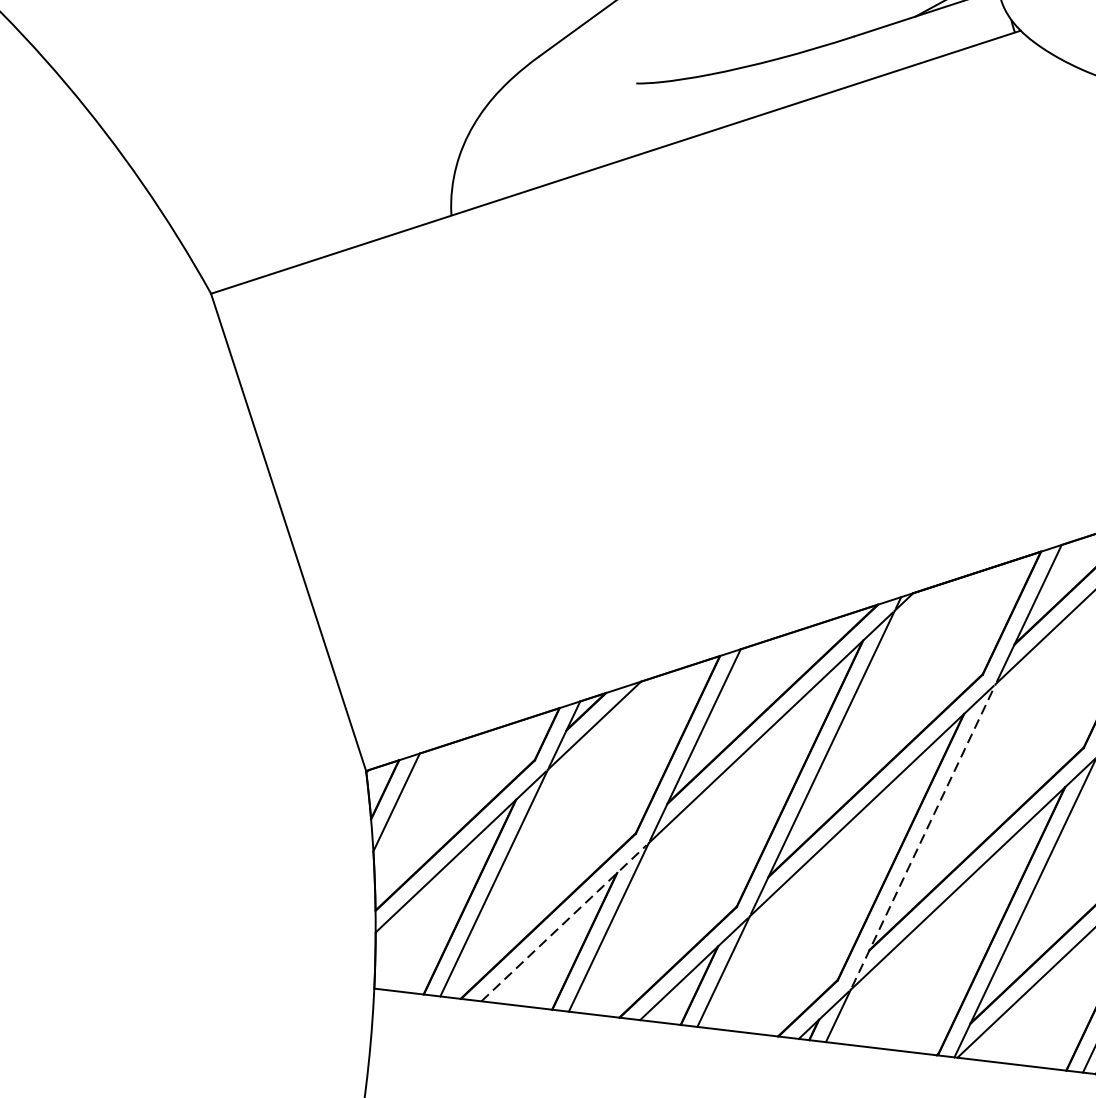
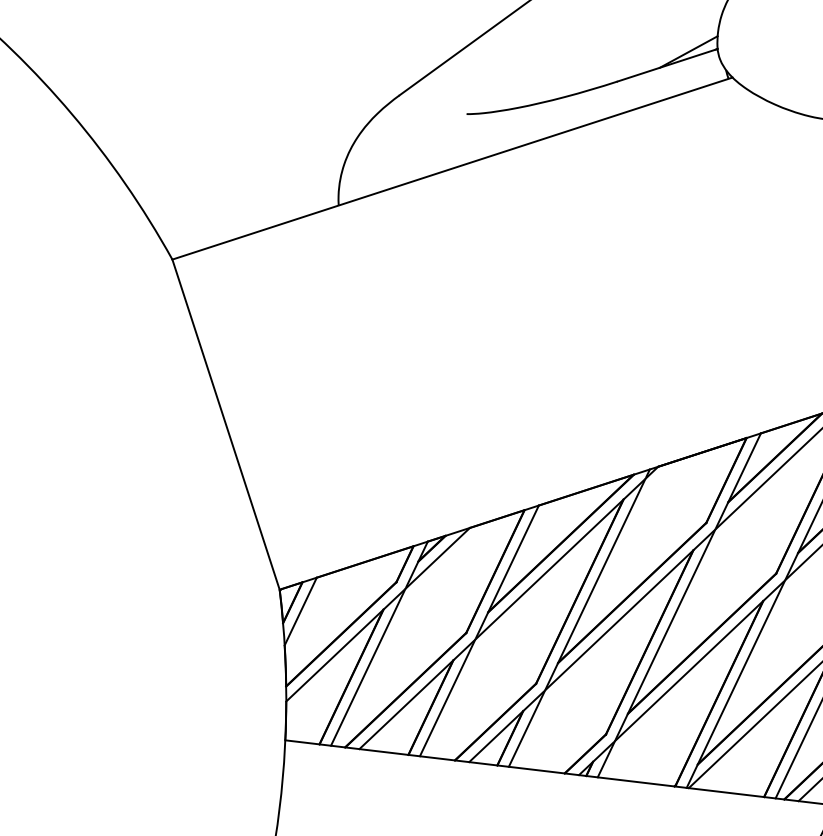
line: (923, 835) -> (665, 634), dashed -> solid
line: (563, 923) -> (416, 695), dashed -> solid

